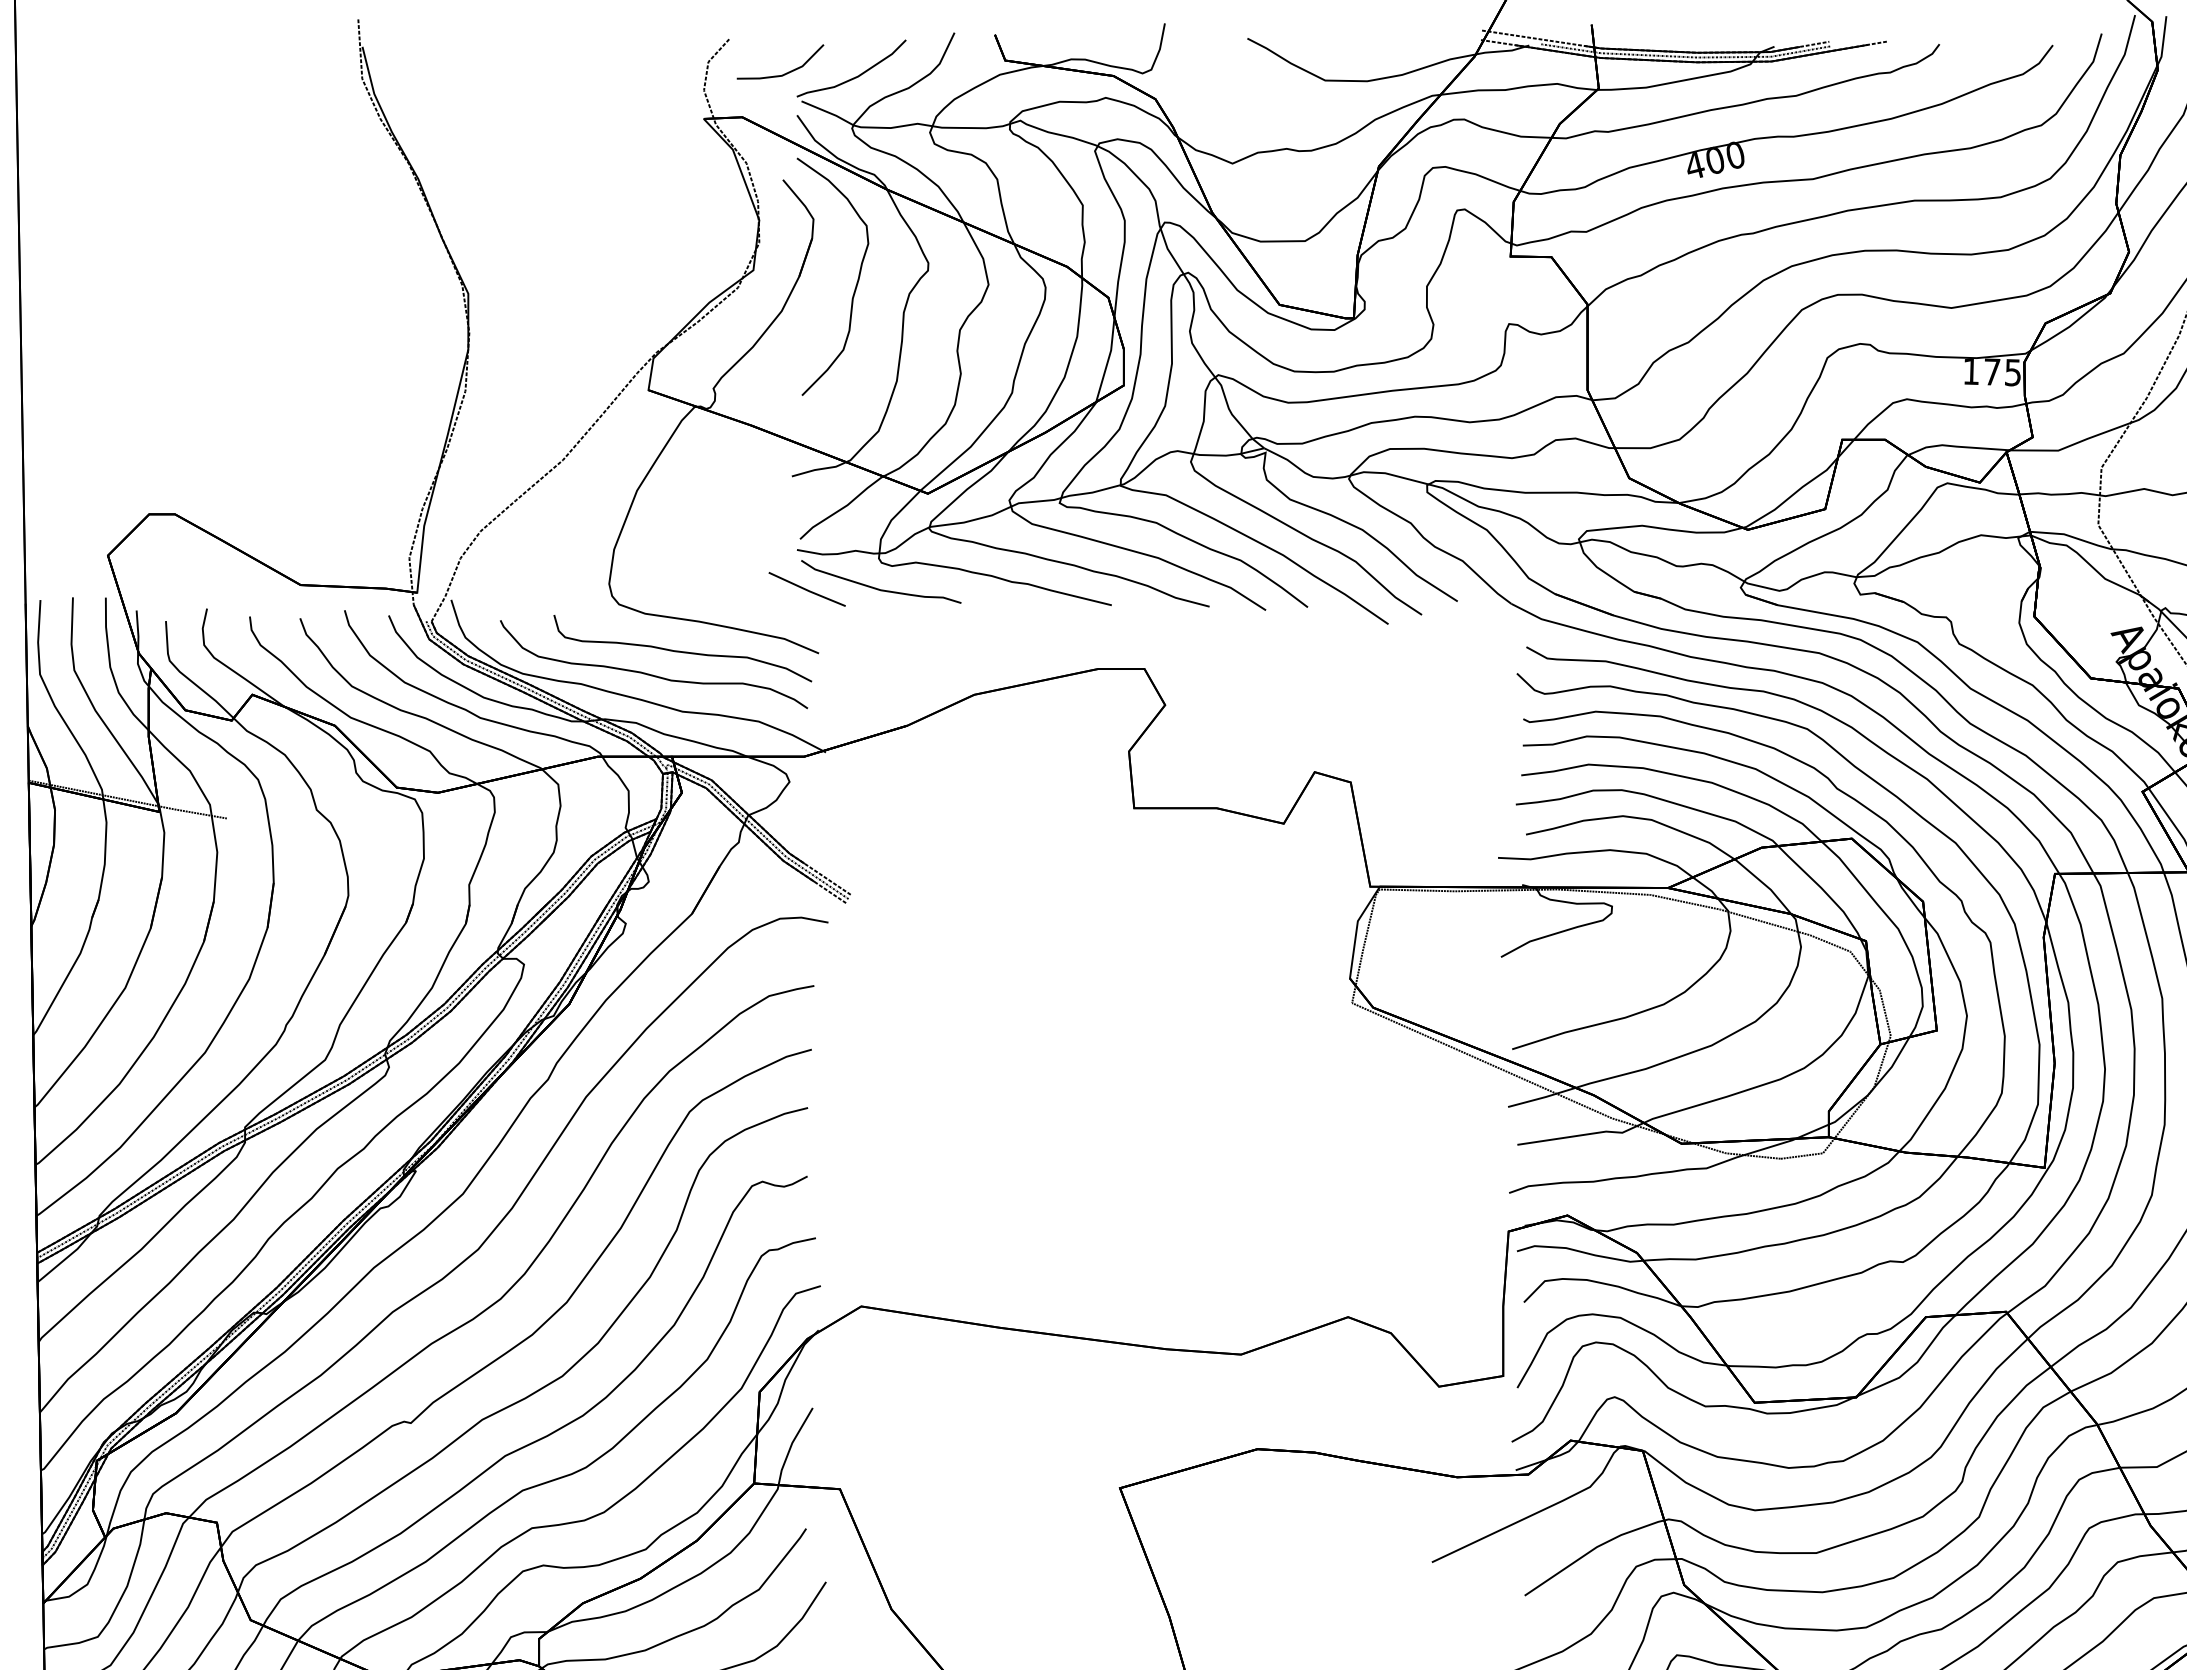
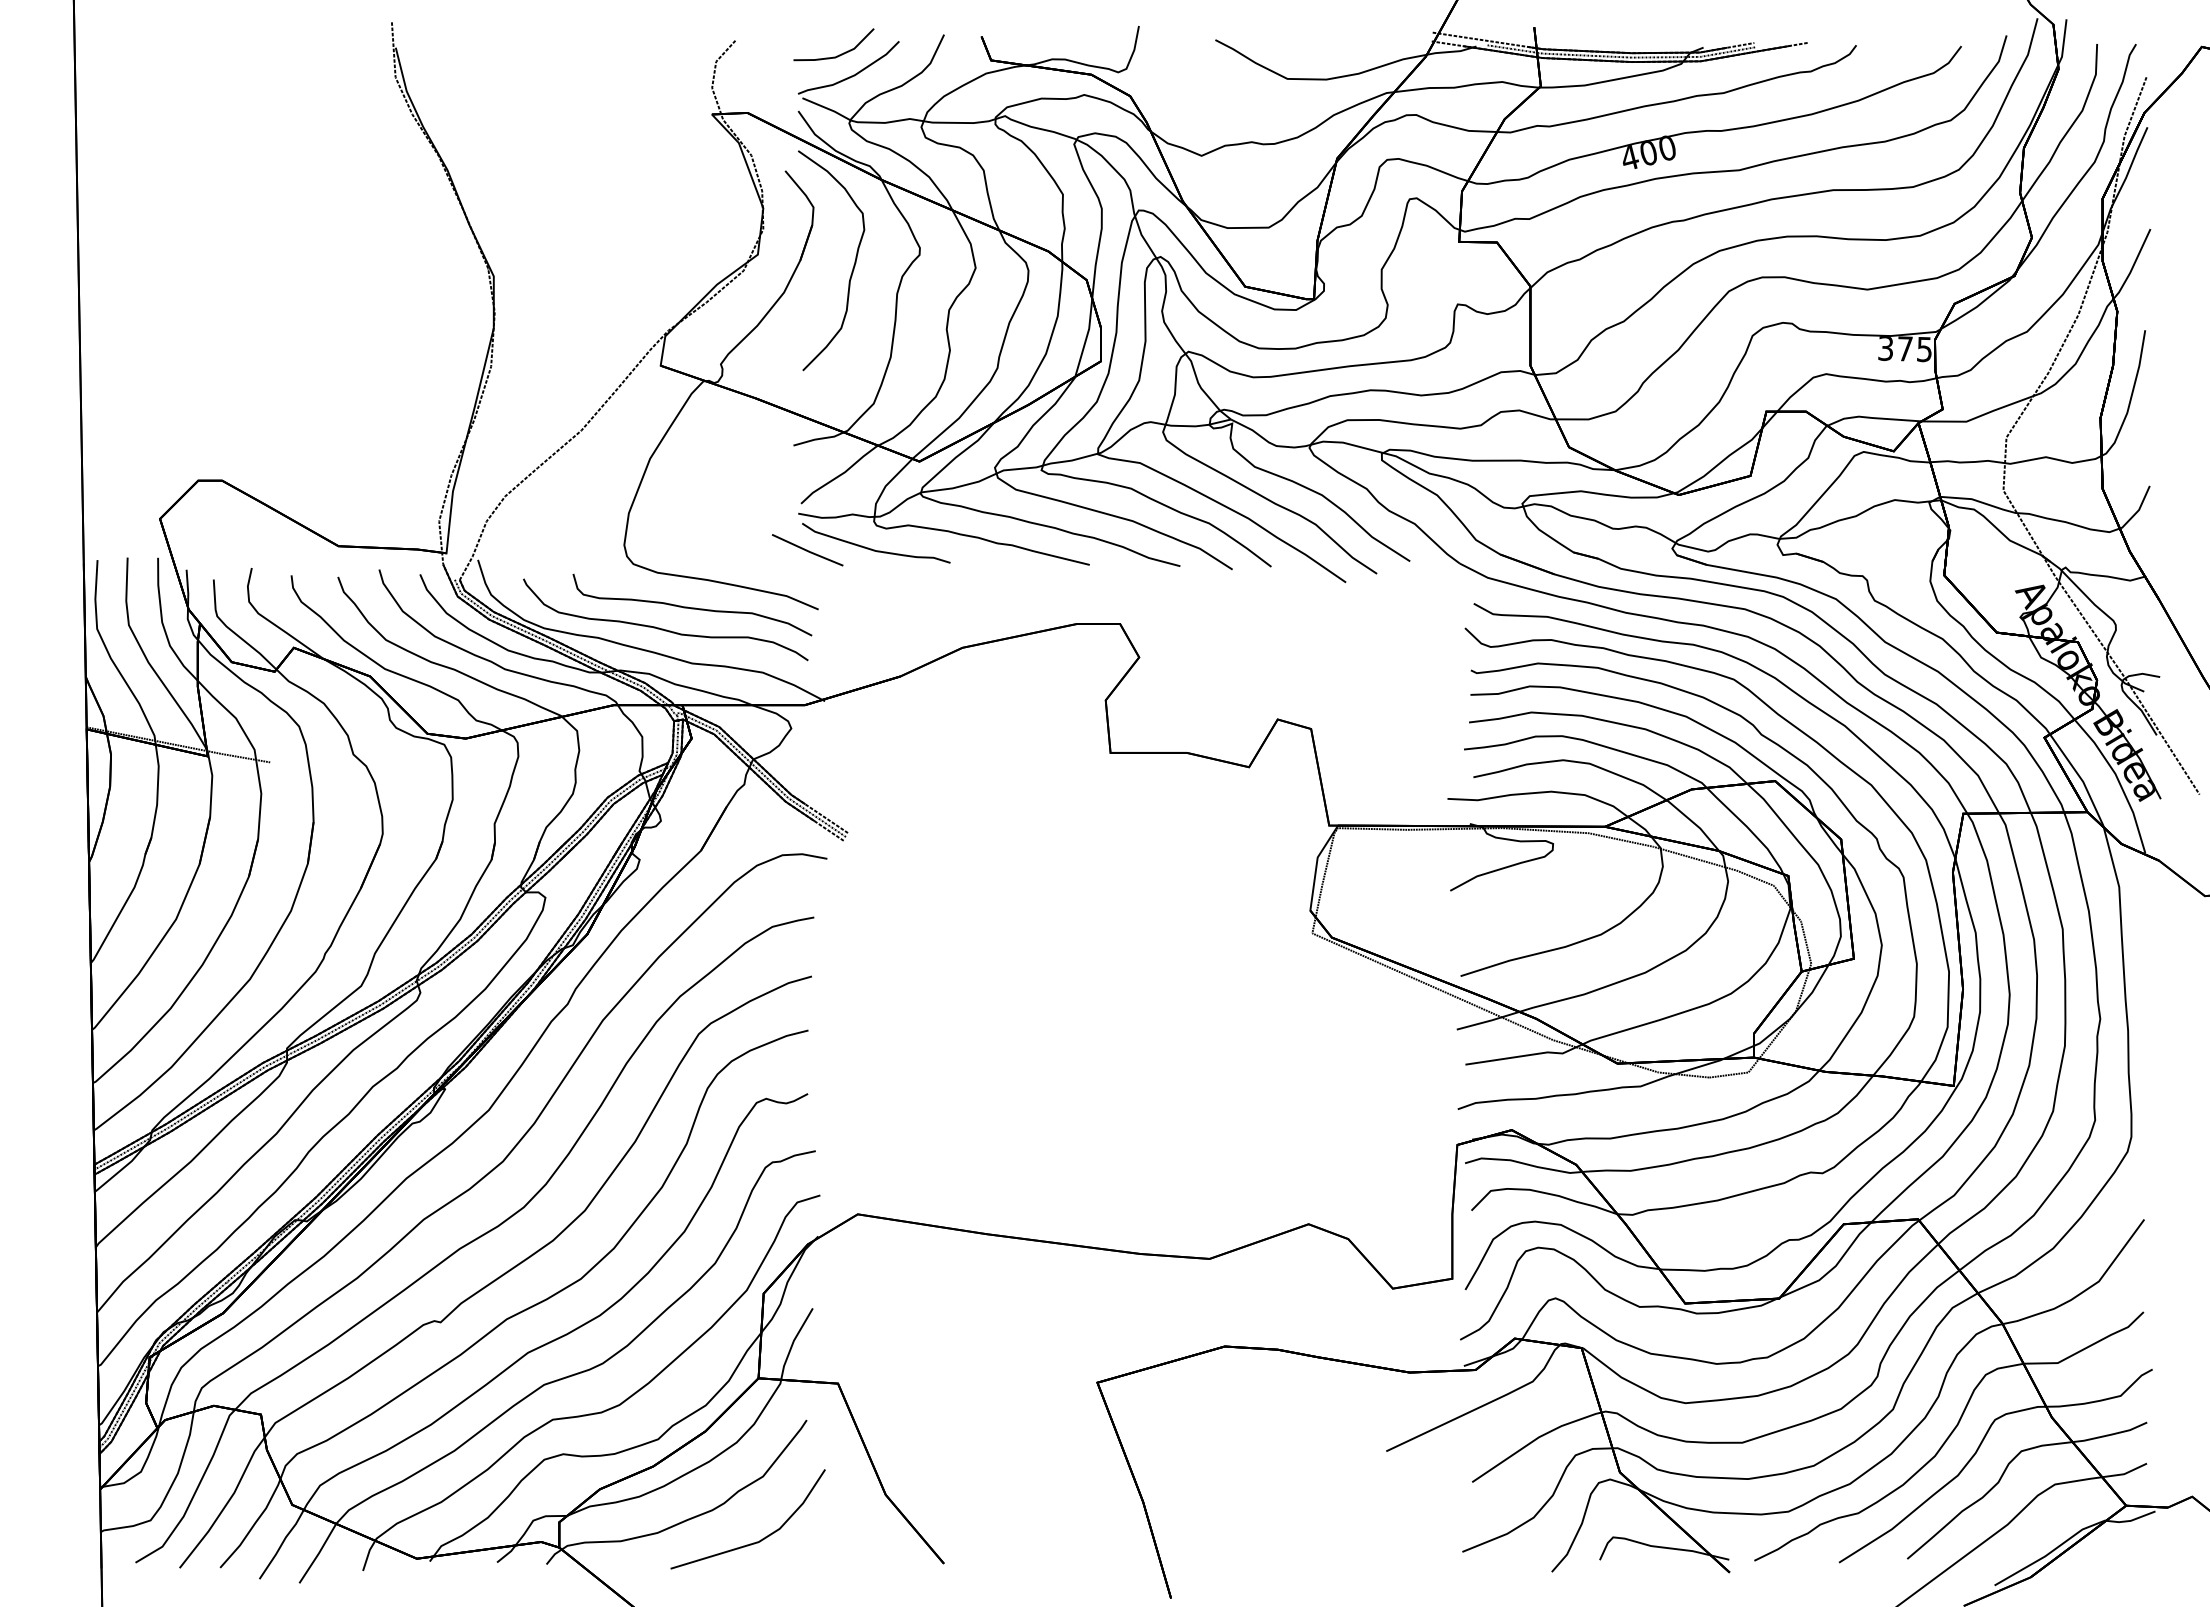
line: (786, 72) -> (839, 54), moved
text: (1970, 371) -> (1885, 348), 175 -> 375

